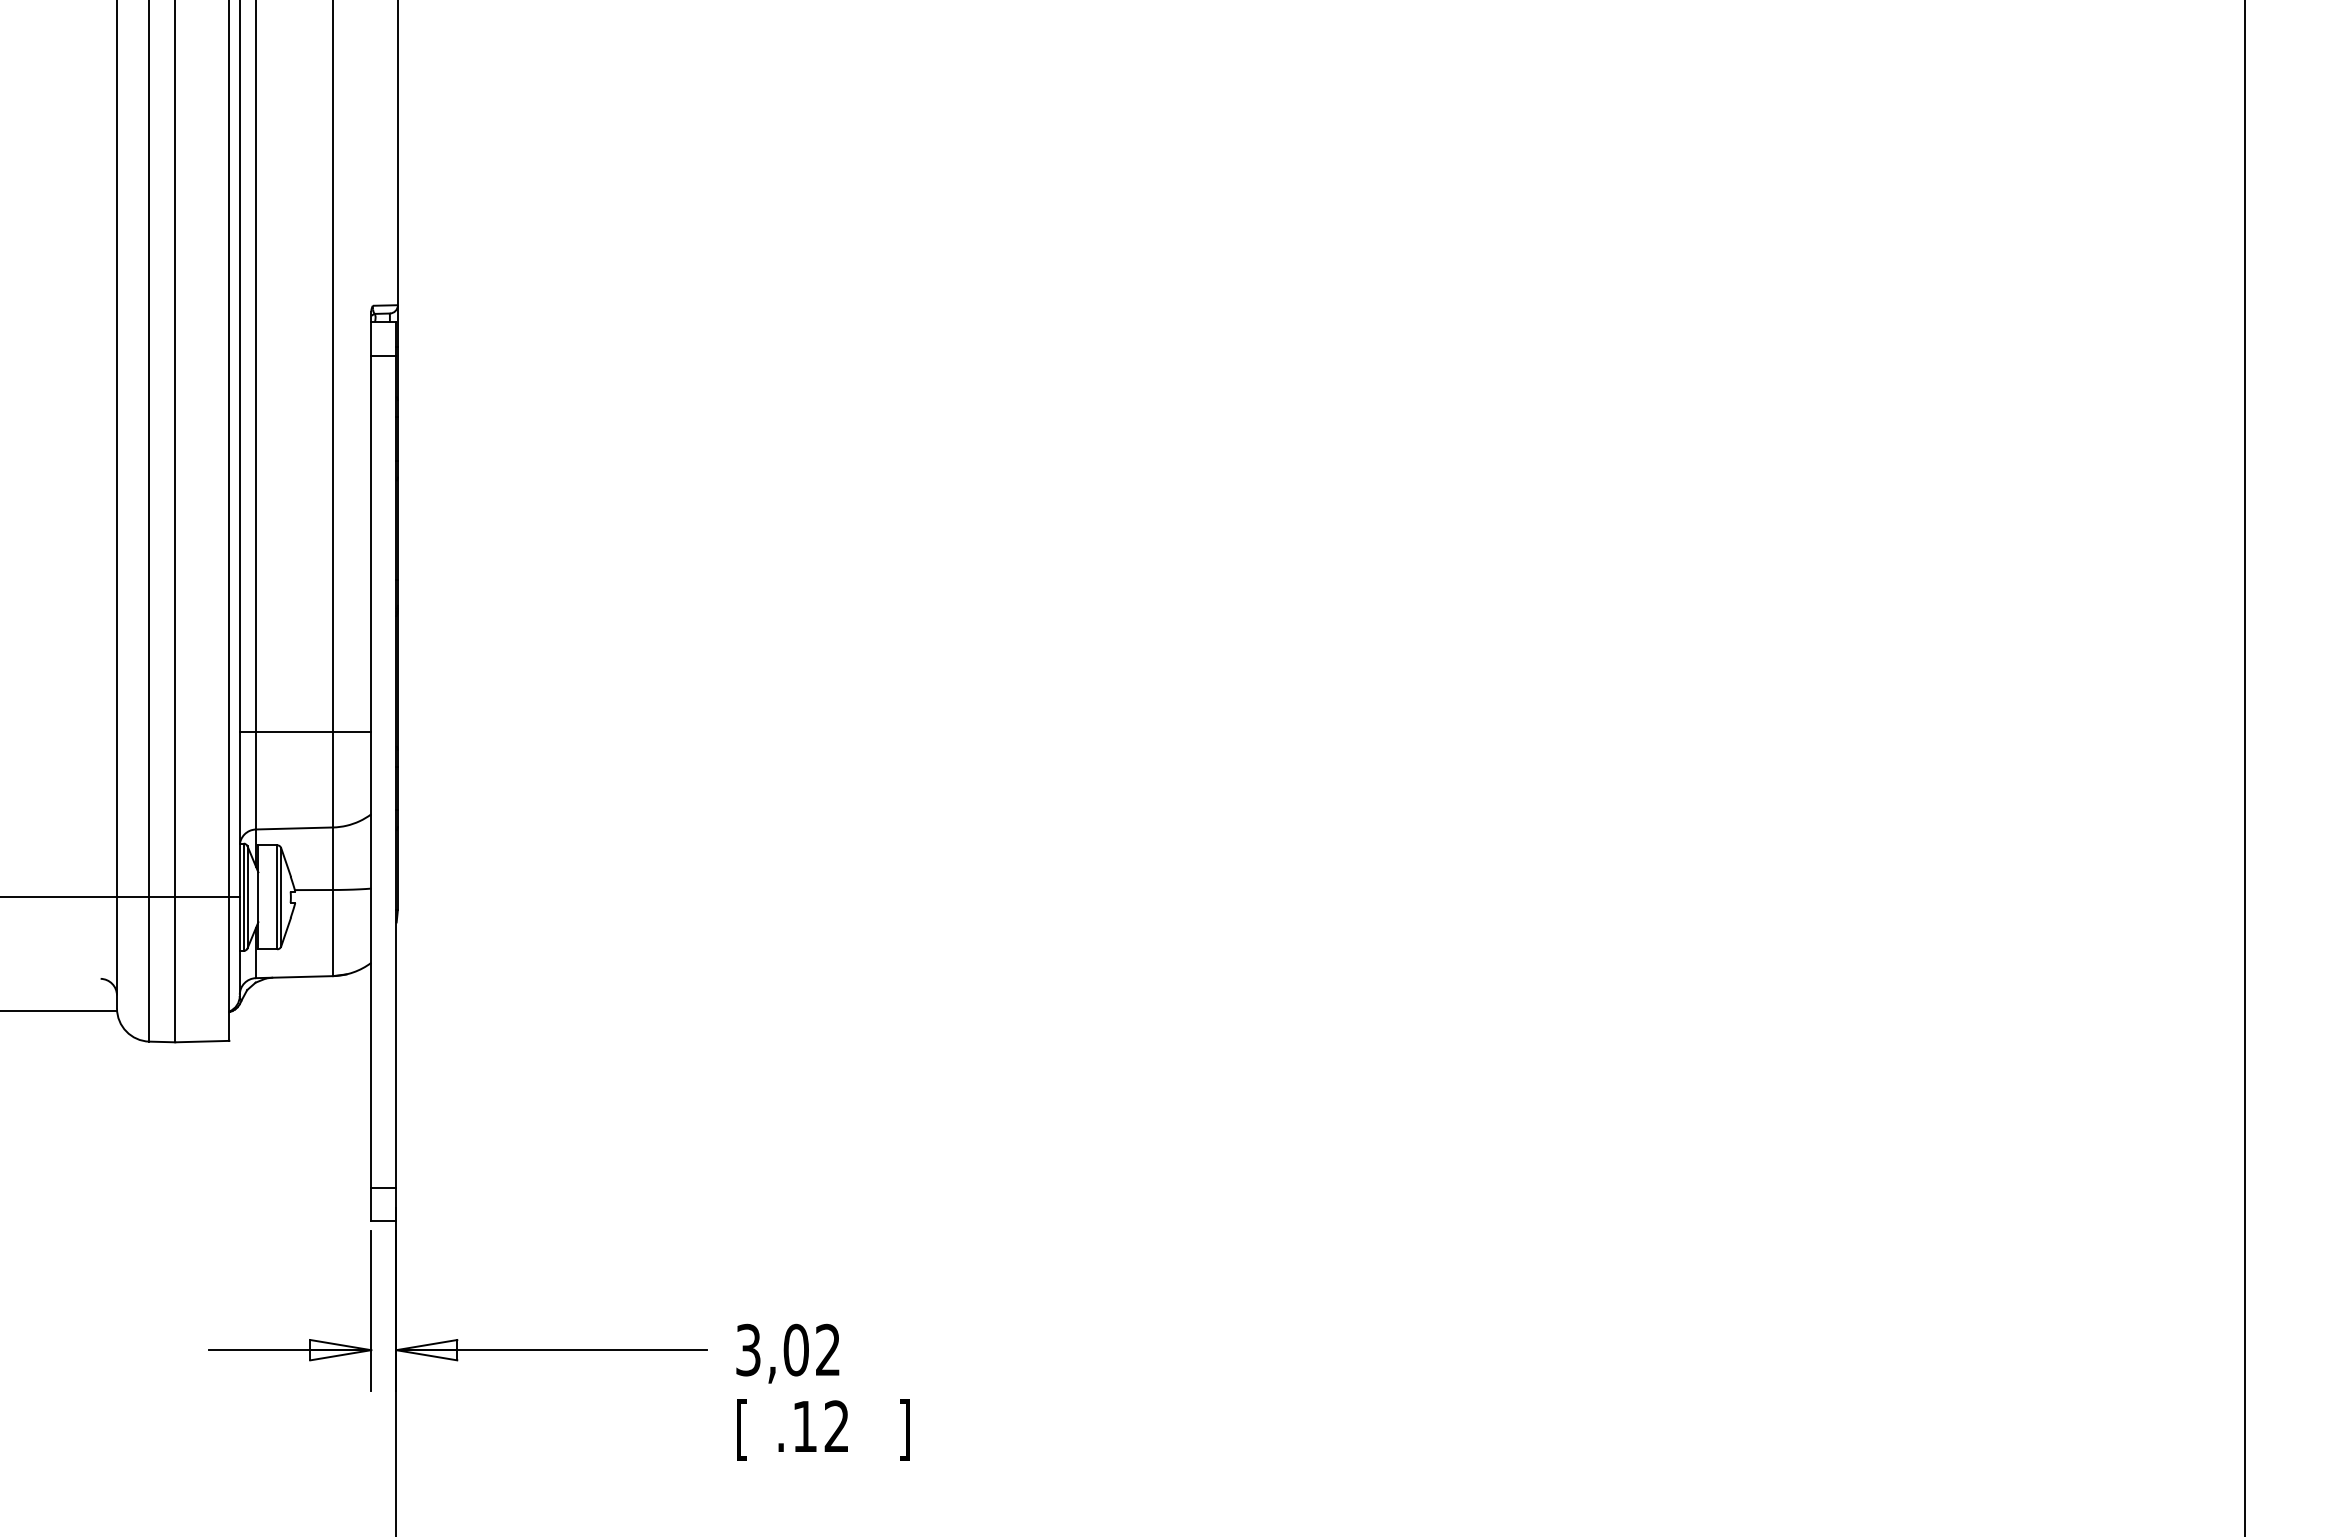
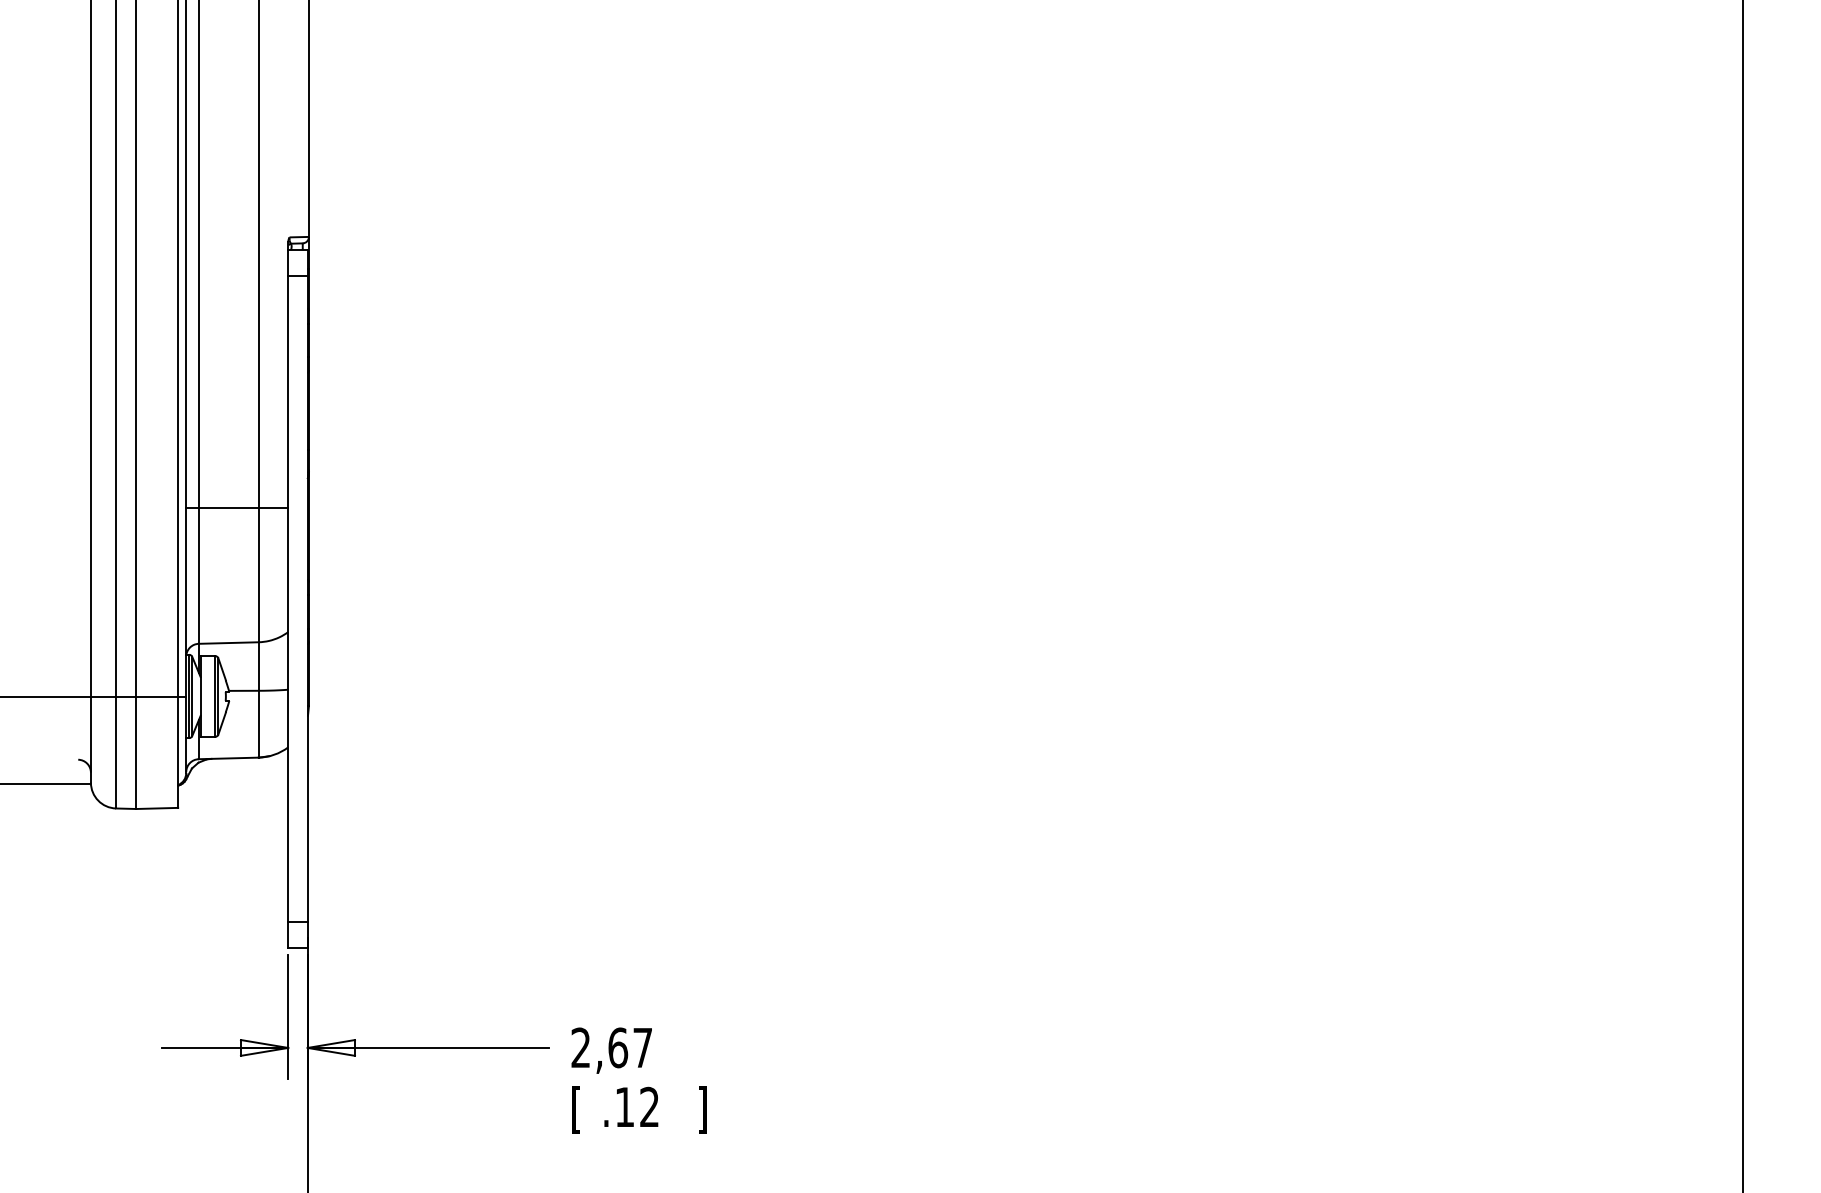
line: (305, 732) -> (237, 508), moved
text: (787, 1349) -> (611, 1047), 3,02 -> 2,67

